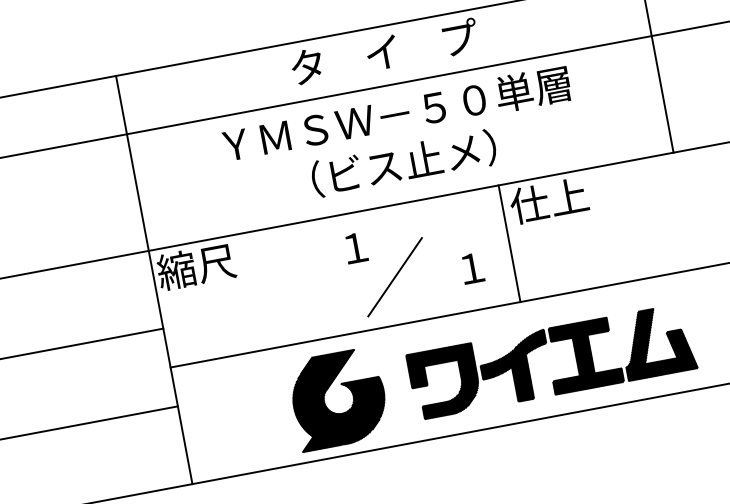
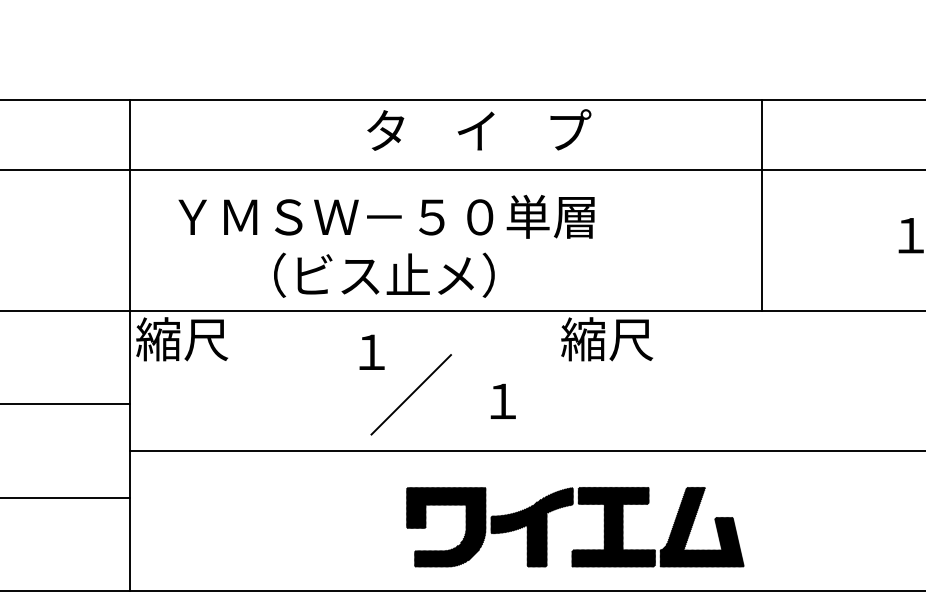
text: (384, 51) -> (479, 129), moved
text: (401, 138) -> (386, 245), moved
text: (549, 200) -> (607, 339), 仕上 -> 縮尺
line: (509, 243) -> (551, 380), removed
part: (351, 393) -> (335, 520), removed

